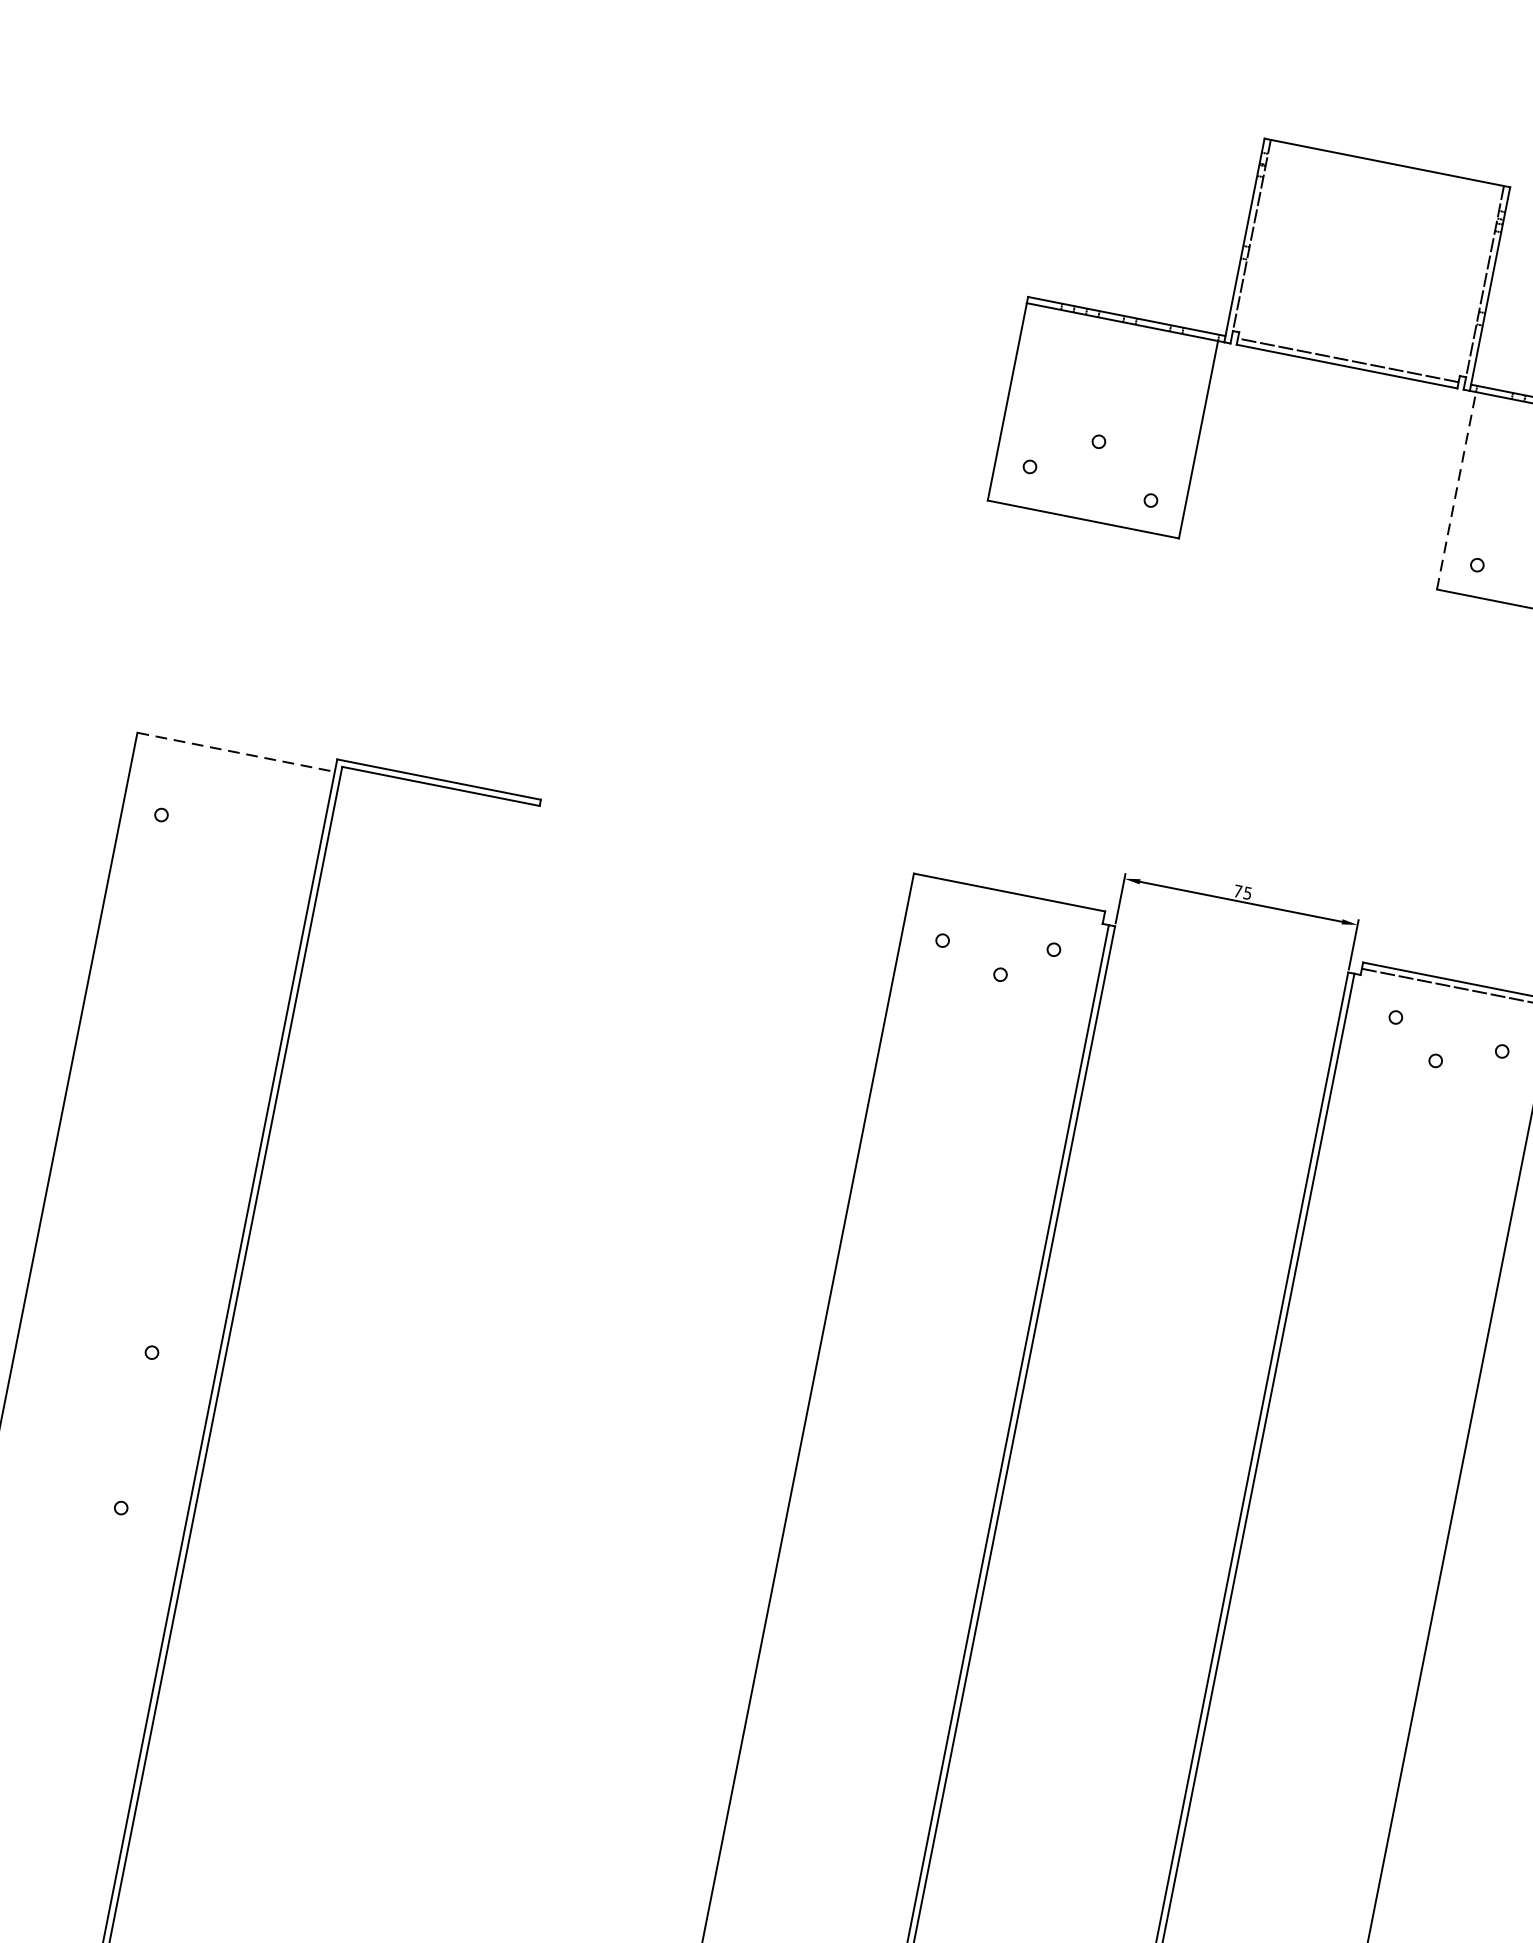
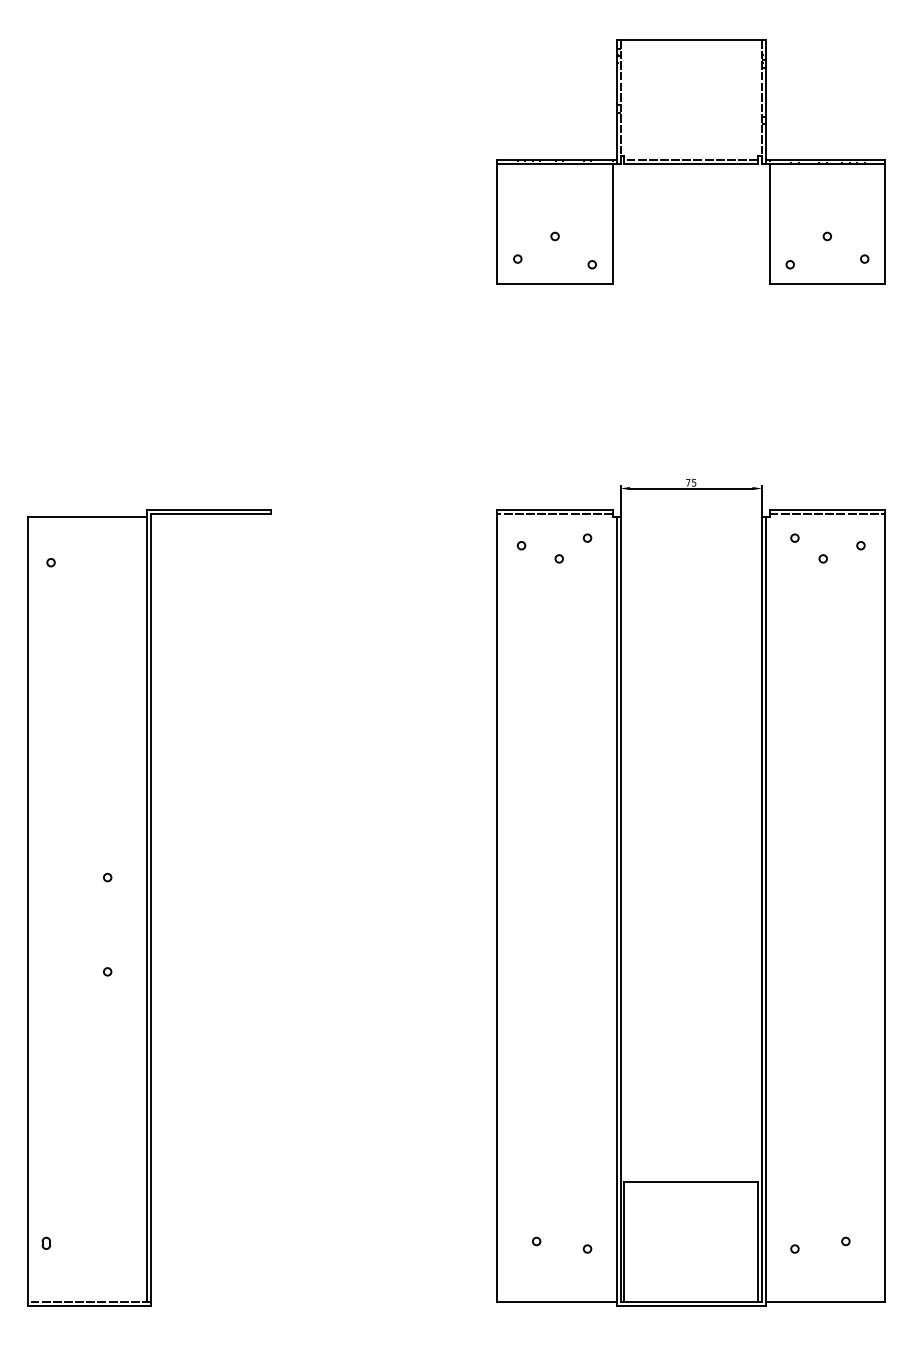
line: (1456, 490) -> (769, 223), dashed -> solid
line: (236, 752) -> (87, 517), dashed -> solid
line: (1009, 898) -> (555, 513), added

